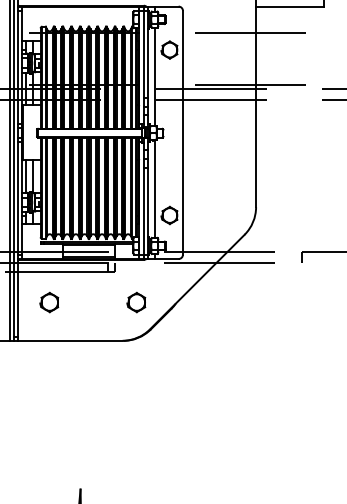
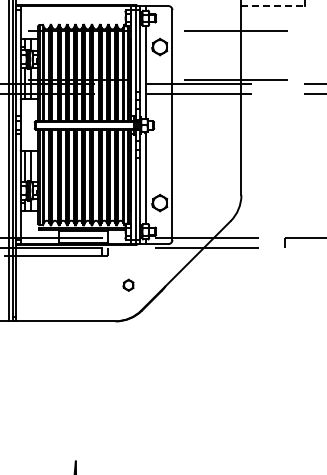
line: (290, 7) -> (273, 6), solid -> dashed
part: (49, 302) -> (46, 285), removed
part: (136, 302) -> (128, 285), size x0.6

